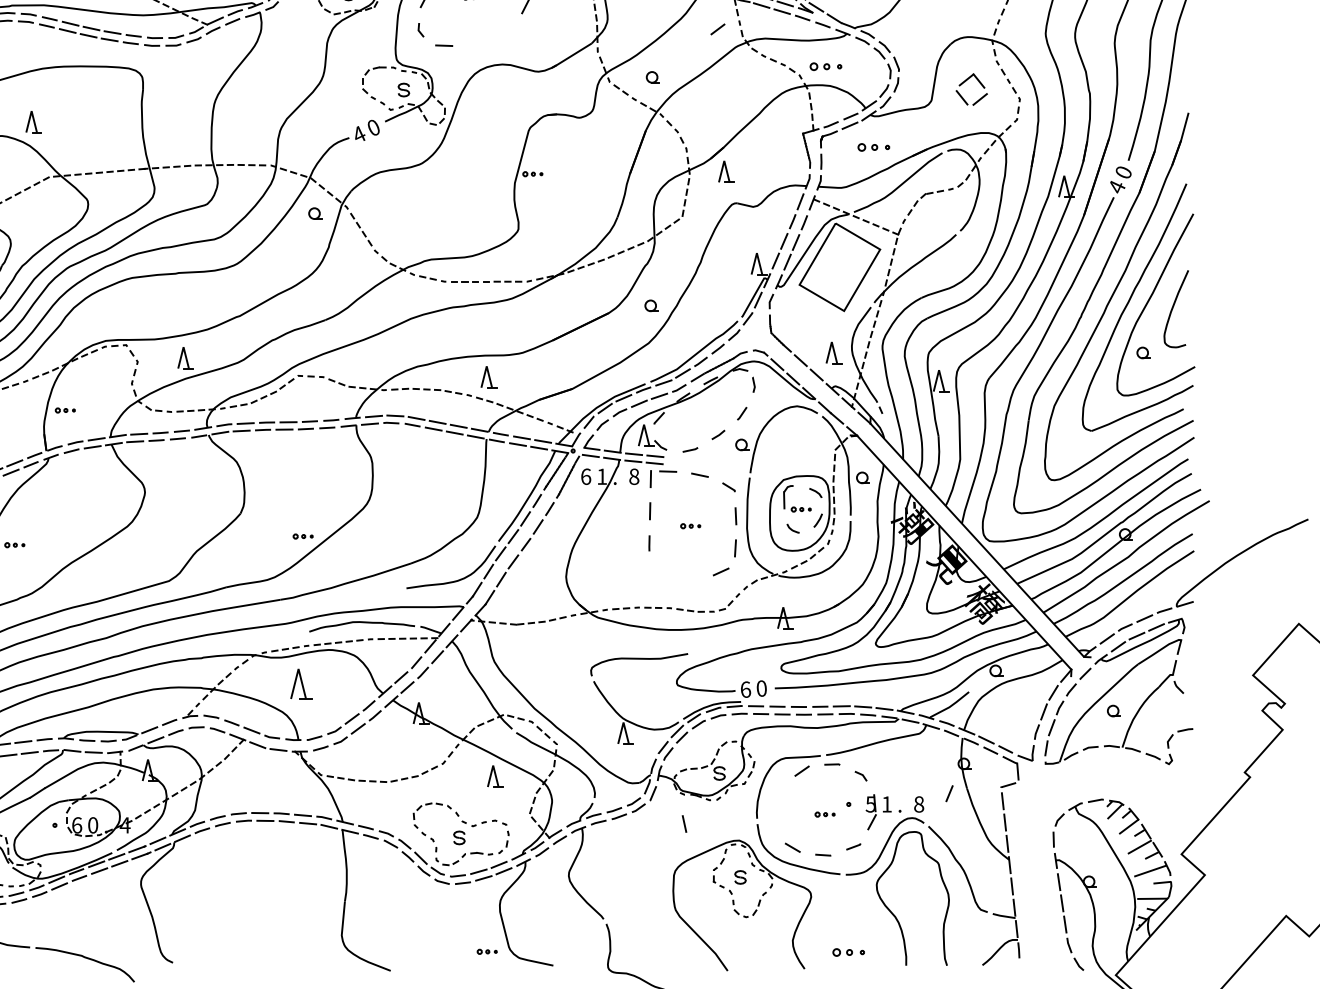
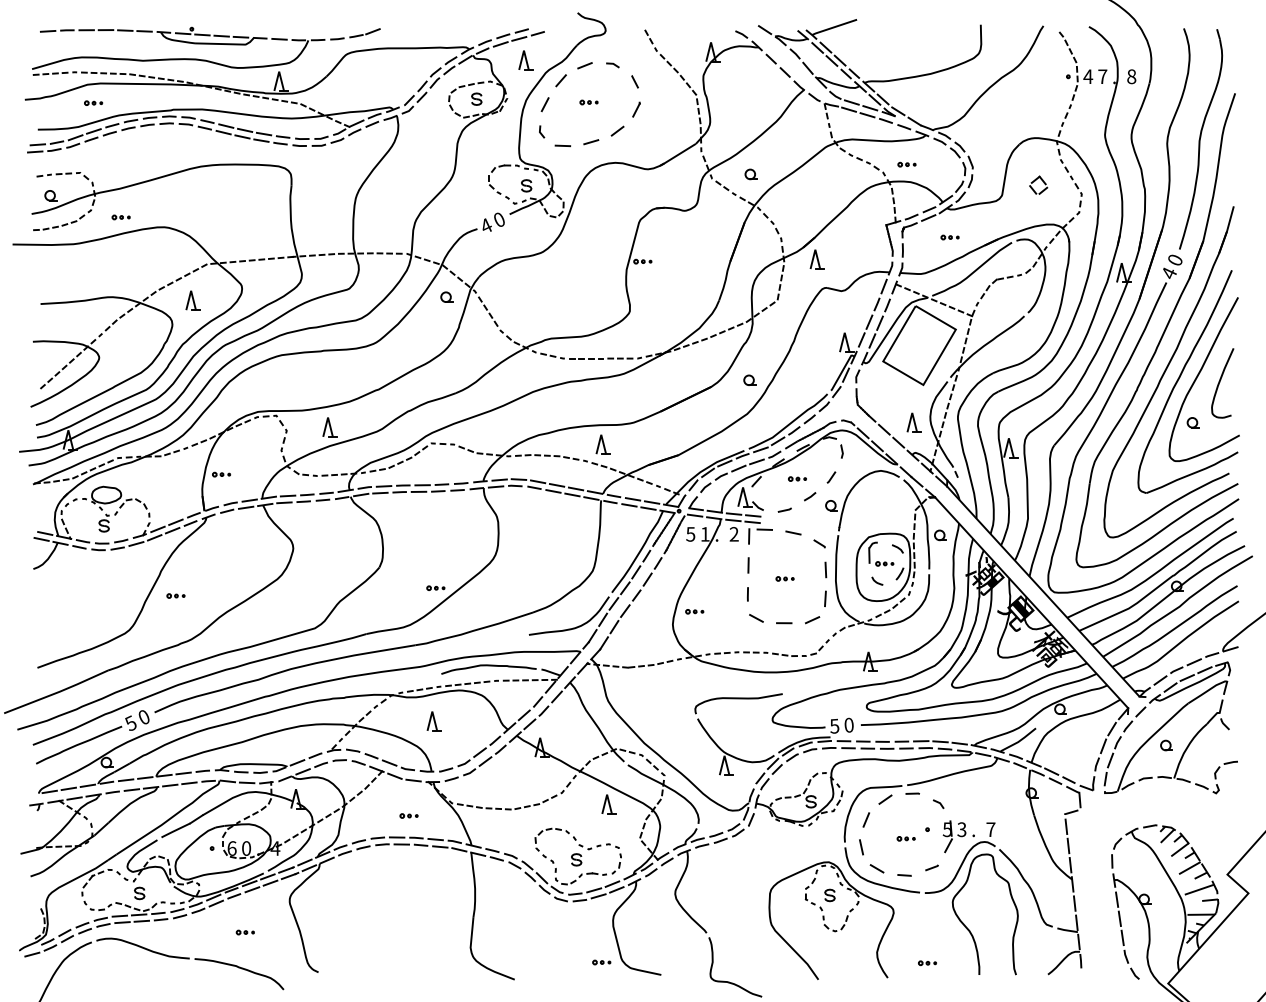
line: (717, 28) -> (617, 130), moved
line: (475, 41) -> (591, 142), added
part: (825, 66) -> (906, 164), size x0.62
part: (971, 88) -> (1038, 184), size x0.62
part: (33, 121) -> (192, 300), moved
part: (873, 147) -> (949, 237), size x0.62
part: (704, 414) -> (797, 478), added
text: (585, 476) -> (690, 534), 6 -> 5
text: (633, 476) -> (733, 534), 8 -> 2
part: (590, 562) -> (694, 611), added
line: (658, 570) -> (756, 618), added
line: (690, 575) -> (784, 623), added
part: (300, 684) -> (433, 721), size x0.71
text: (745, 688) -> (834, 725), 6 -> 5
part: (272, 788) -> (408, 815), added
line: (948, 793) -> (865, 819), moved
text: (886, 804) -> (961, 829), 1 -> 3
text: (918, 804) -> (990, 829), 8 -> 7
line: (684, 824) -> (861, 847), moved
part: (90, 918) -> (244, 932), added
part: (848, 952) -> (927, 963), size x0.62

